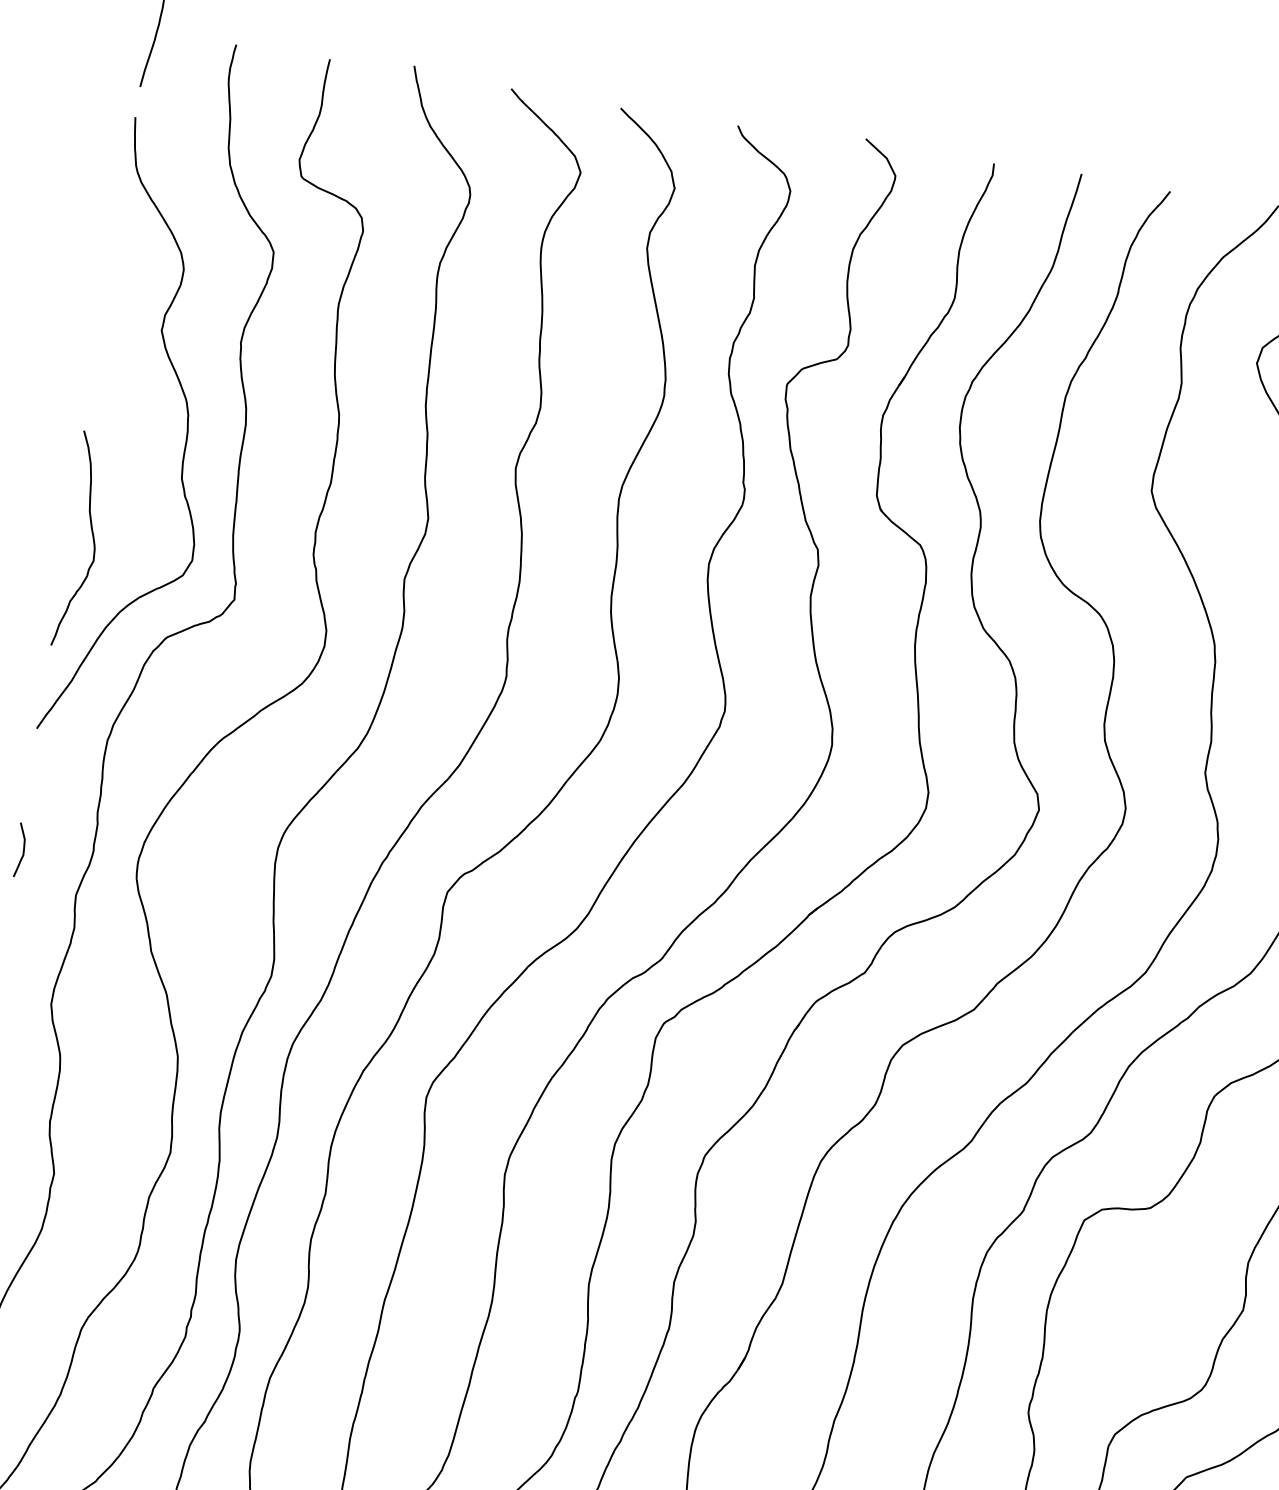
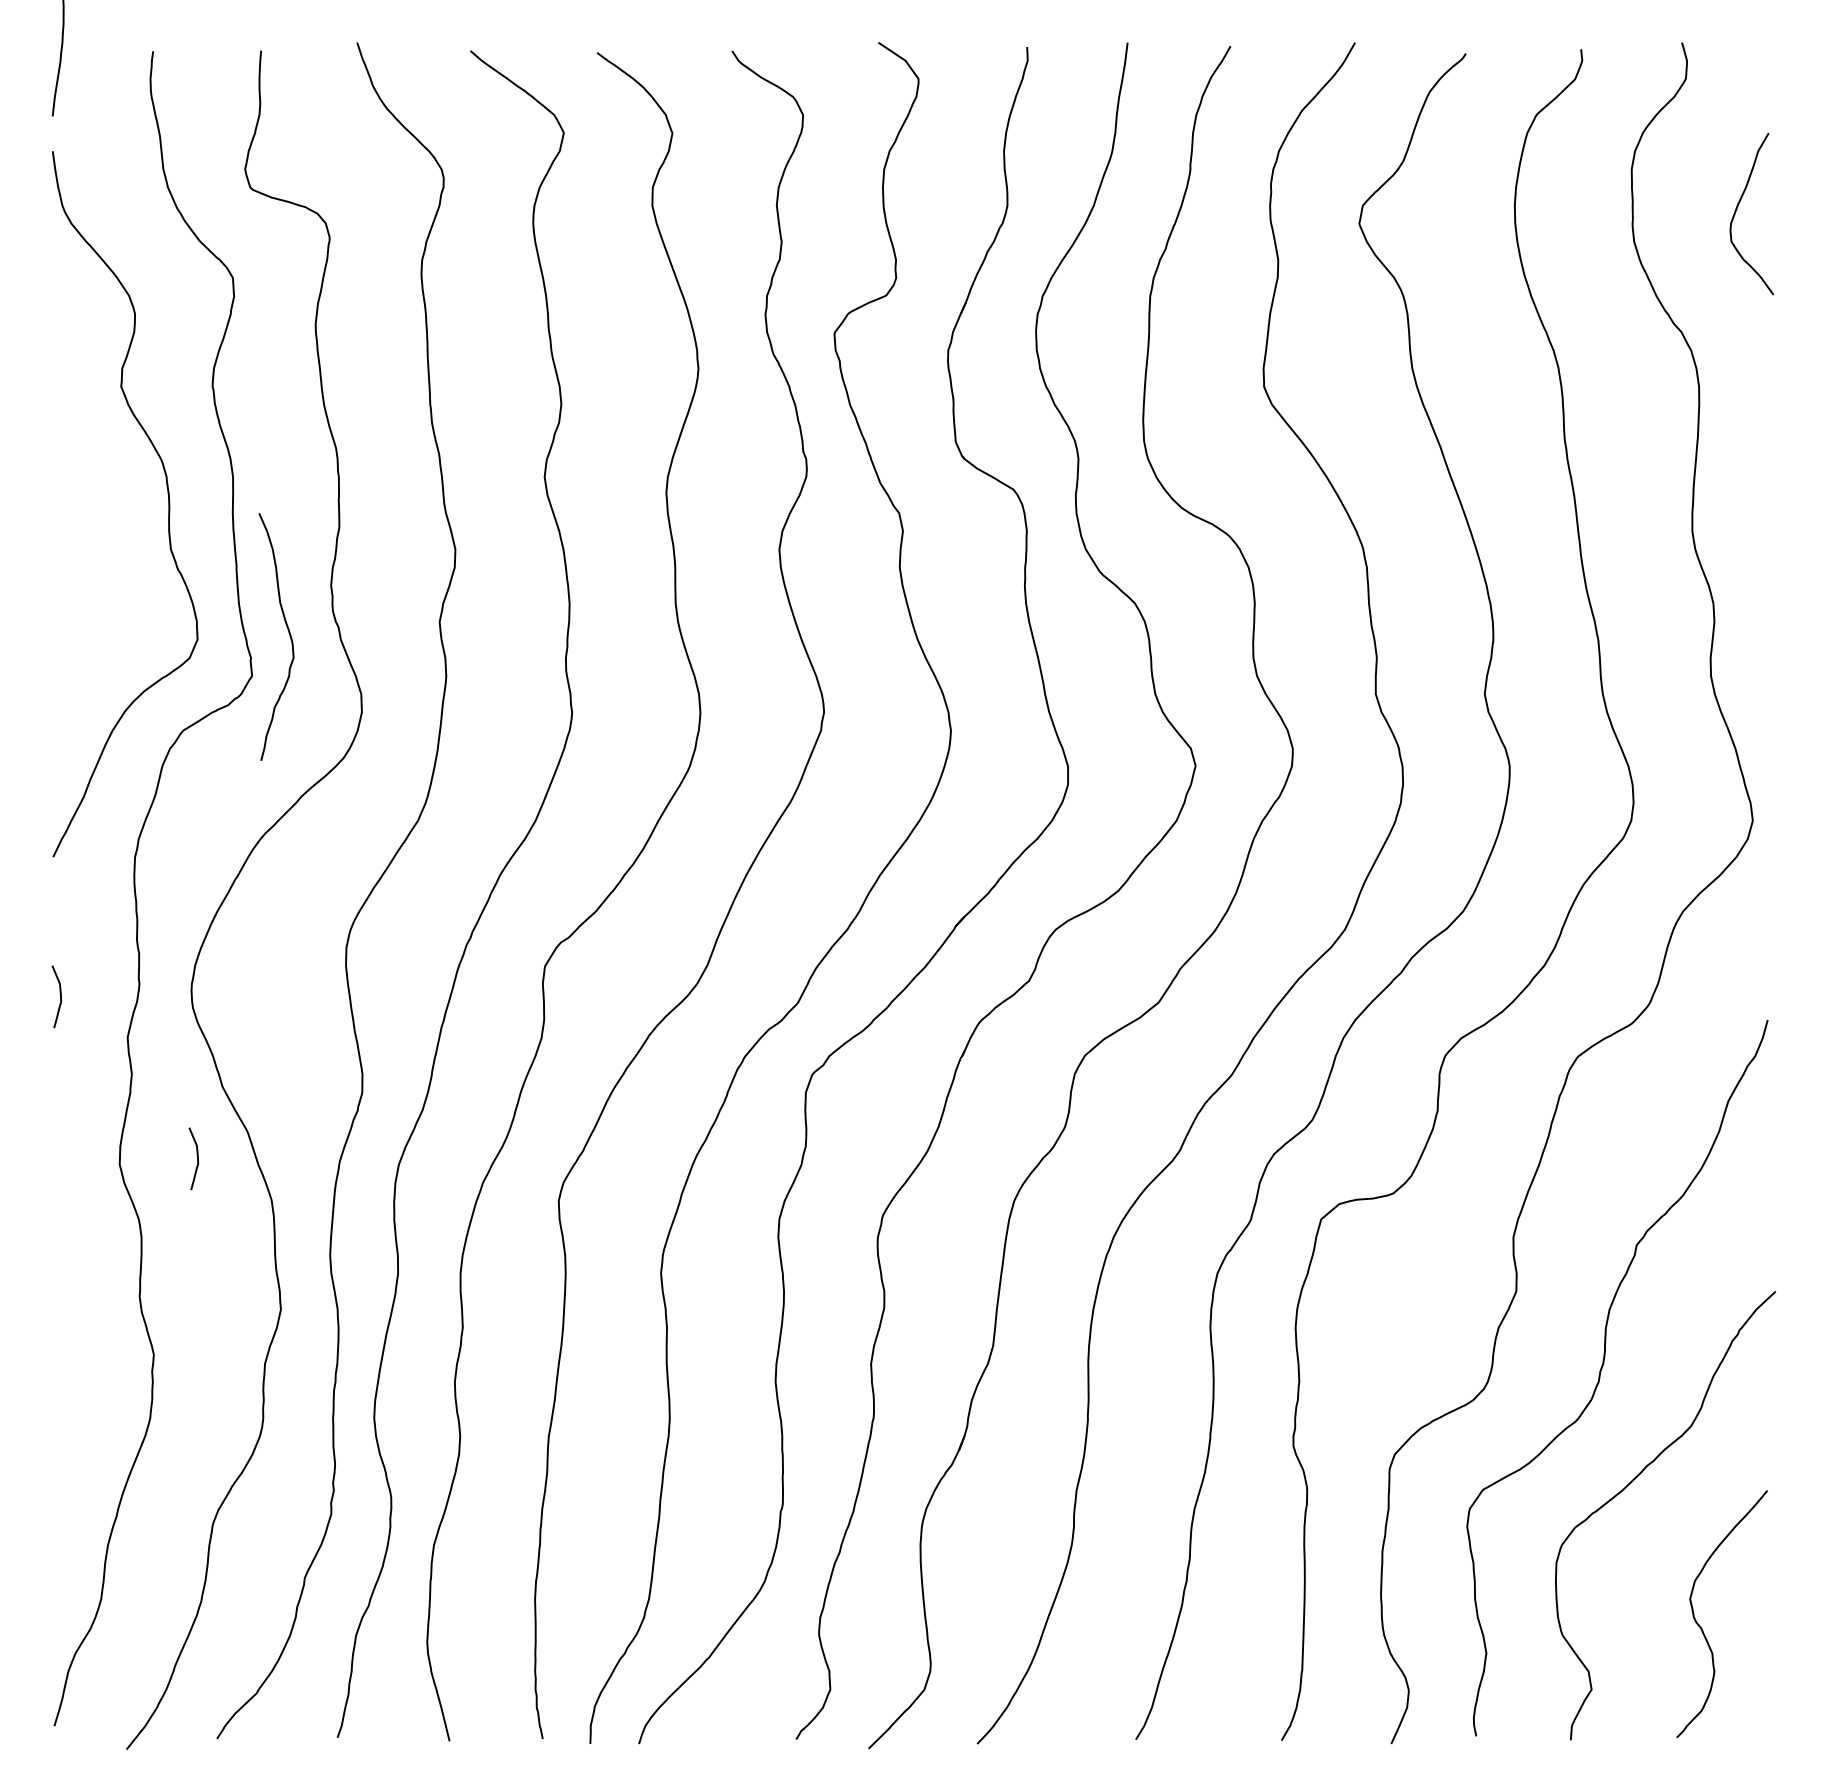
curve: (92, 538) -> (288, 633), moved
curve: (119, 1009) -> (197, 1158), added

